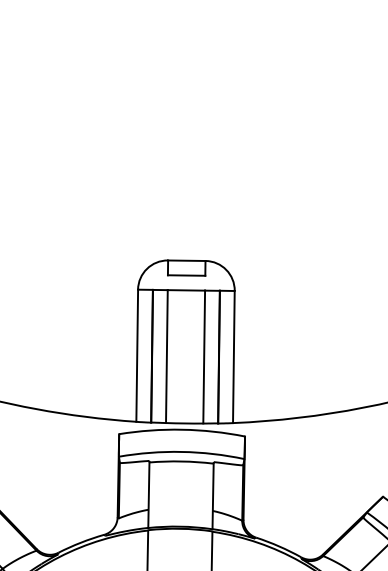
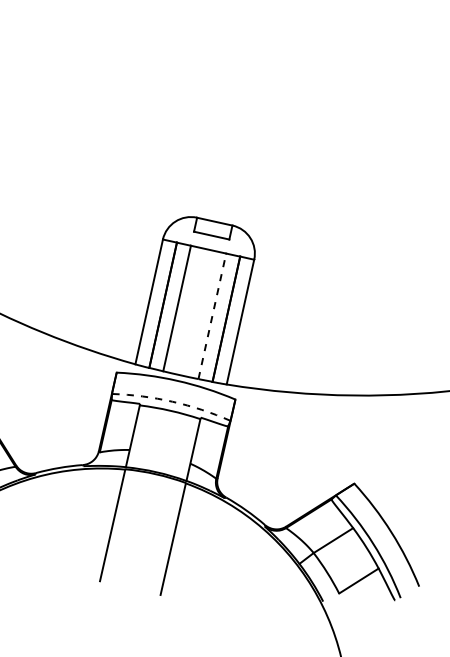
line: (204, 356) -> (212, 315), solid -> dashed
arc: (181, 451) -> (172, 401), solid -> dashed

